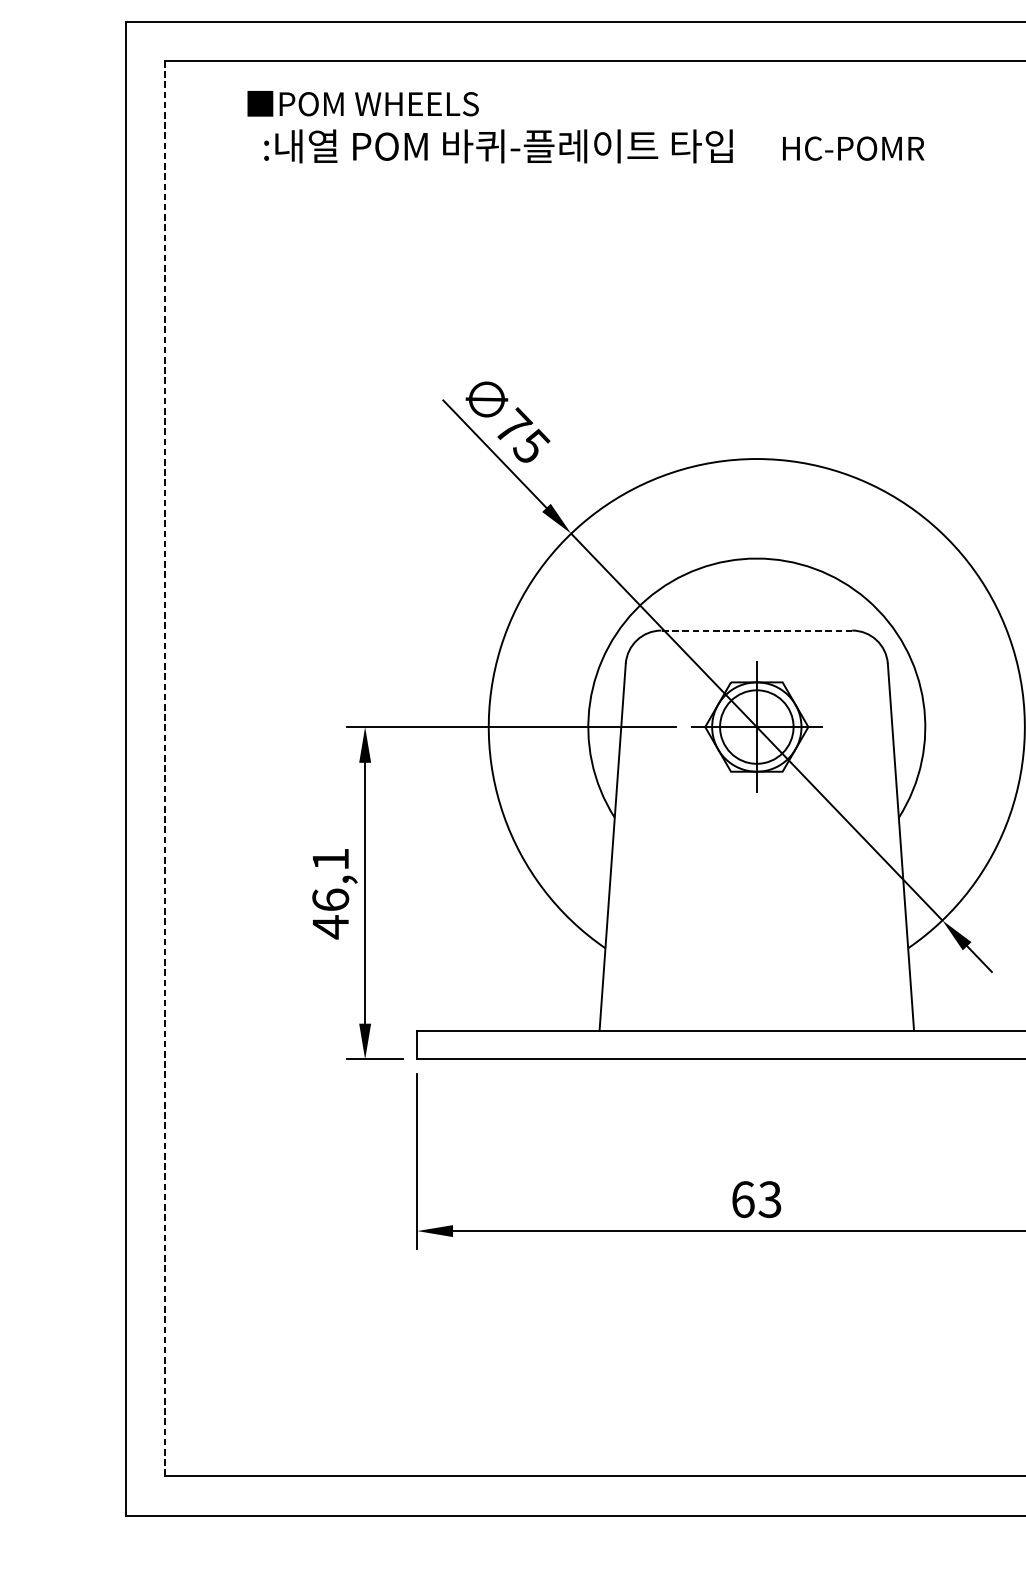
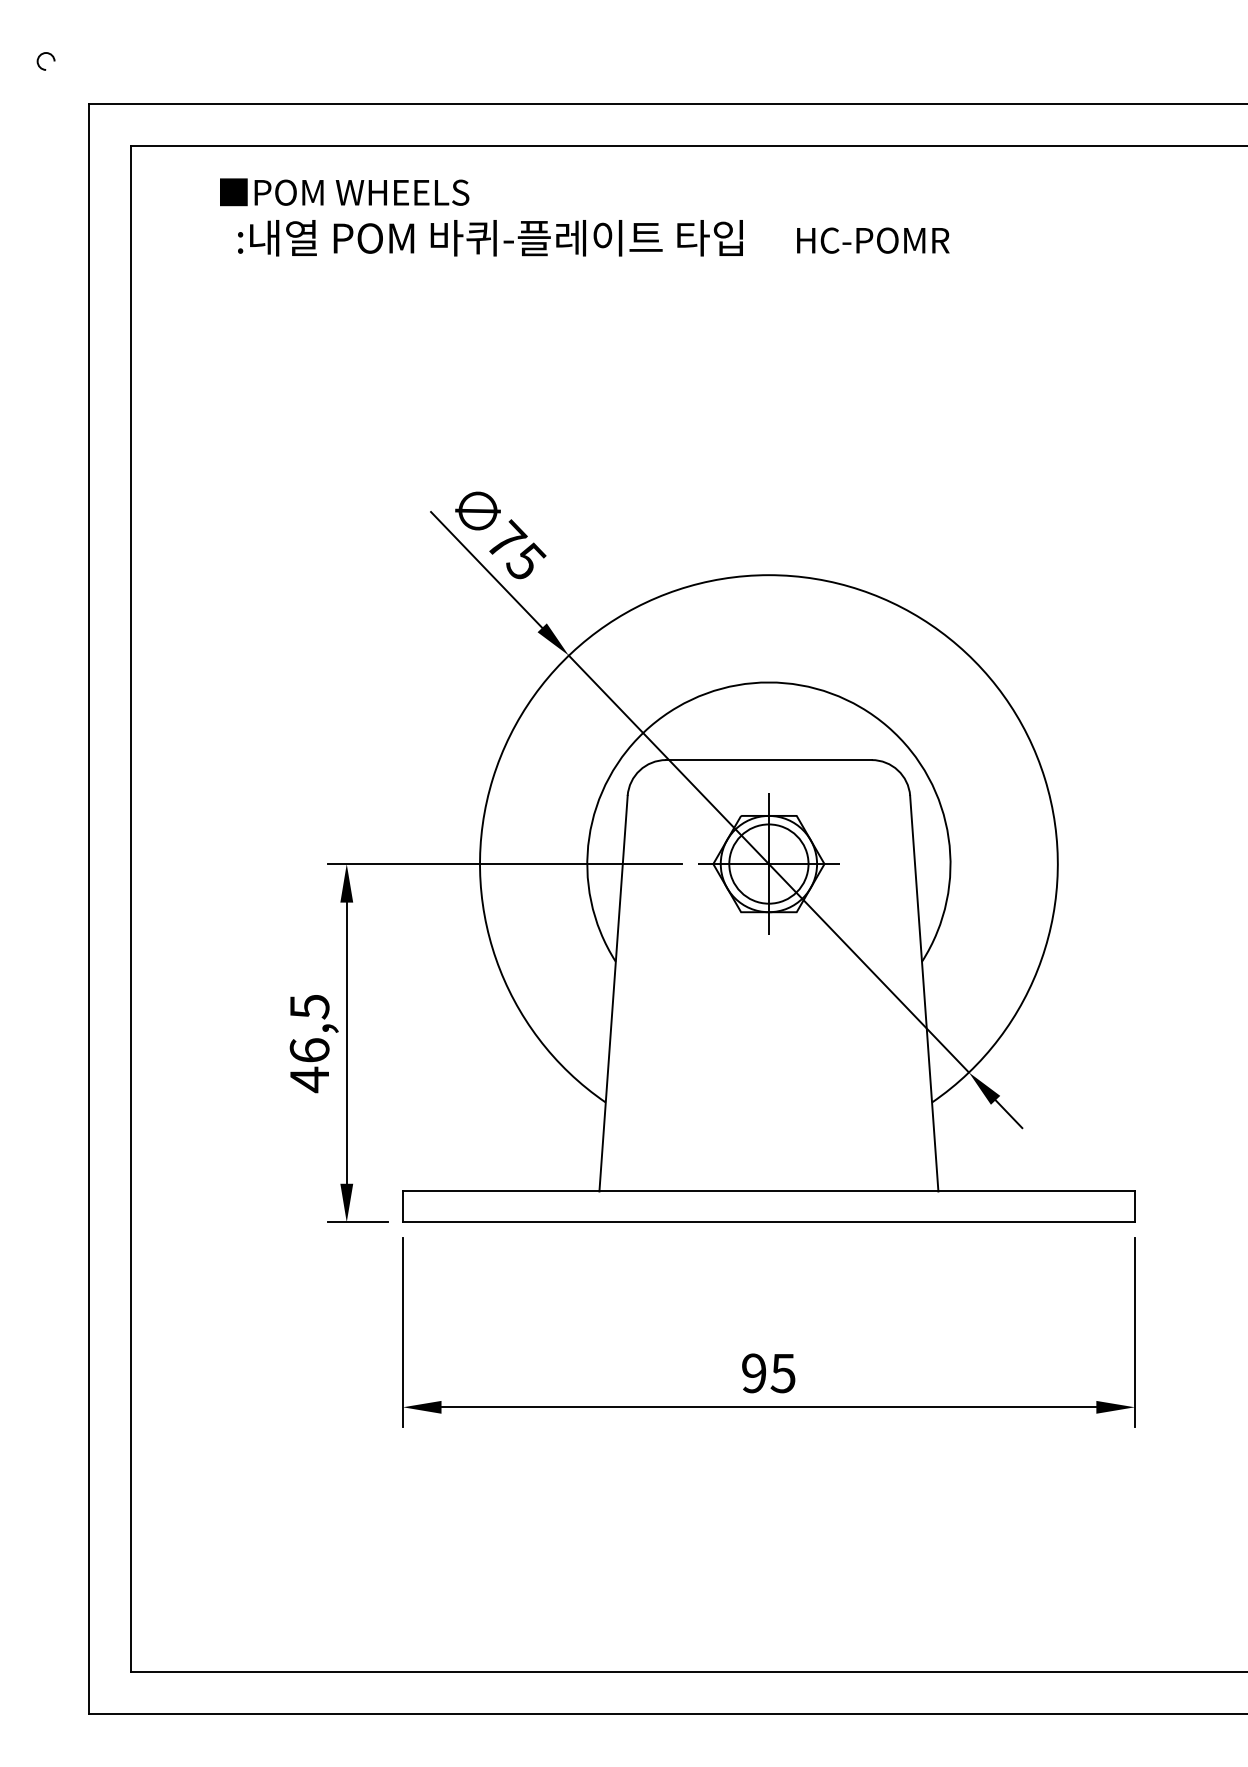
line: (756, 630) -> (768, 760), dashed -> solid
line: (164, 768) -> (130, 908), dashed -> solid
text: (330, 860) -> (309, 1007), 46,1 -> 46,5
text: (756, 1199) -> (768, 1373), 63 -> 95

